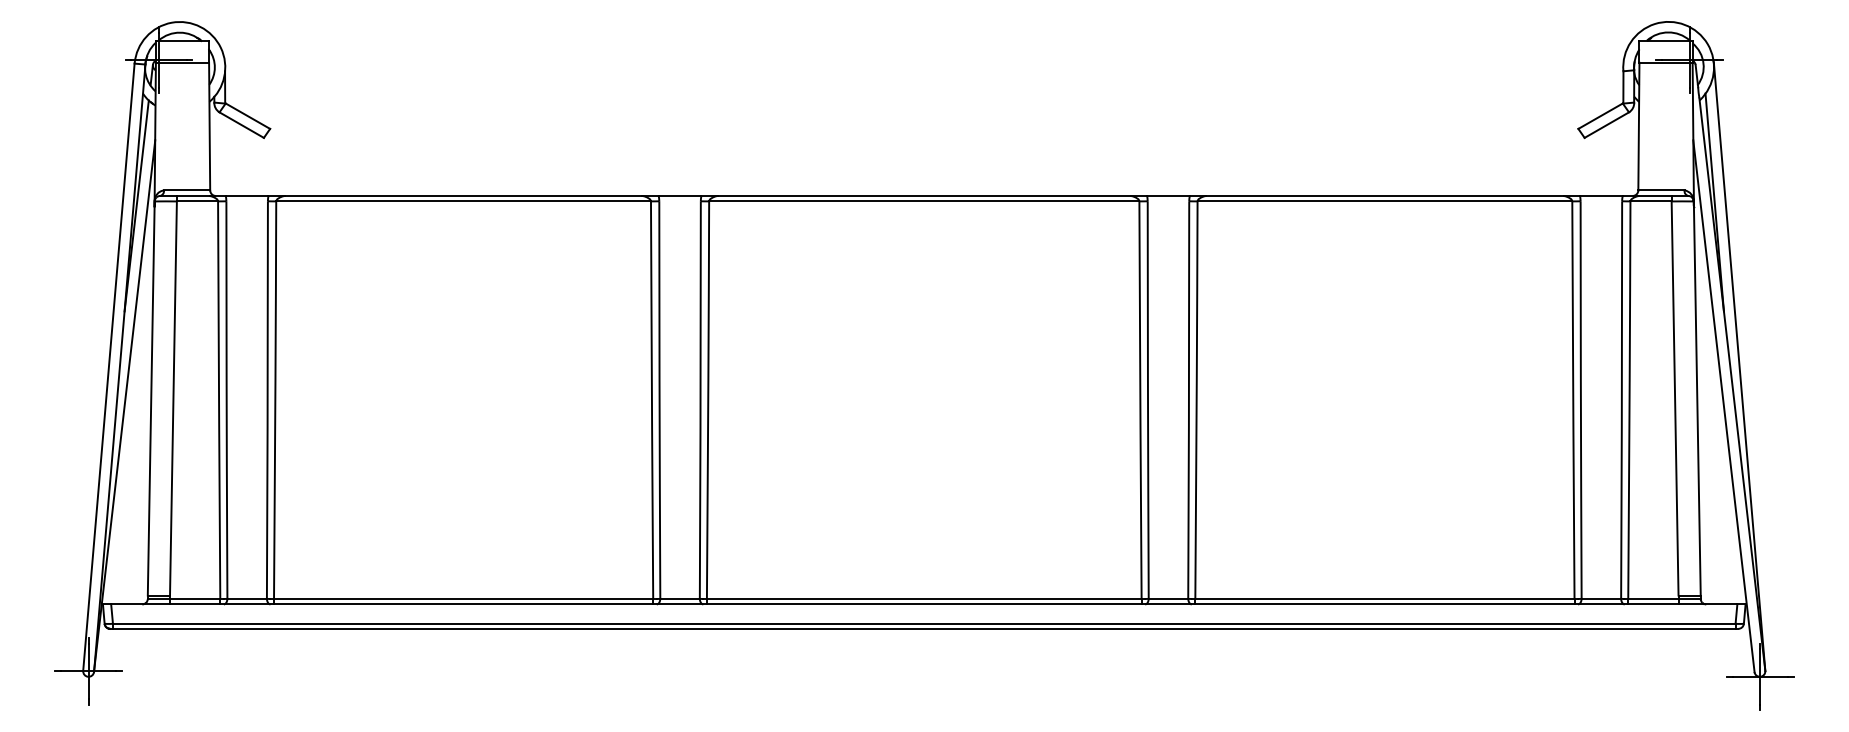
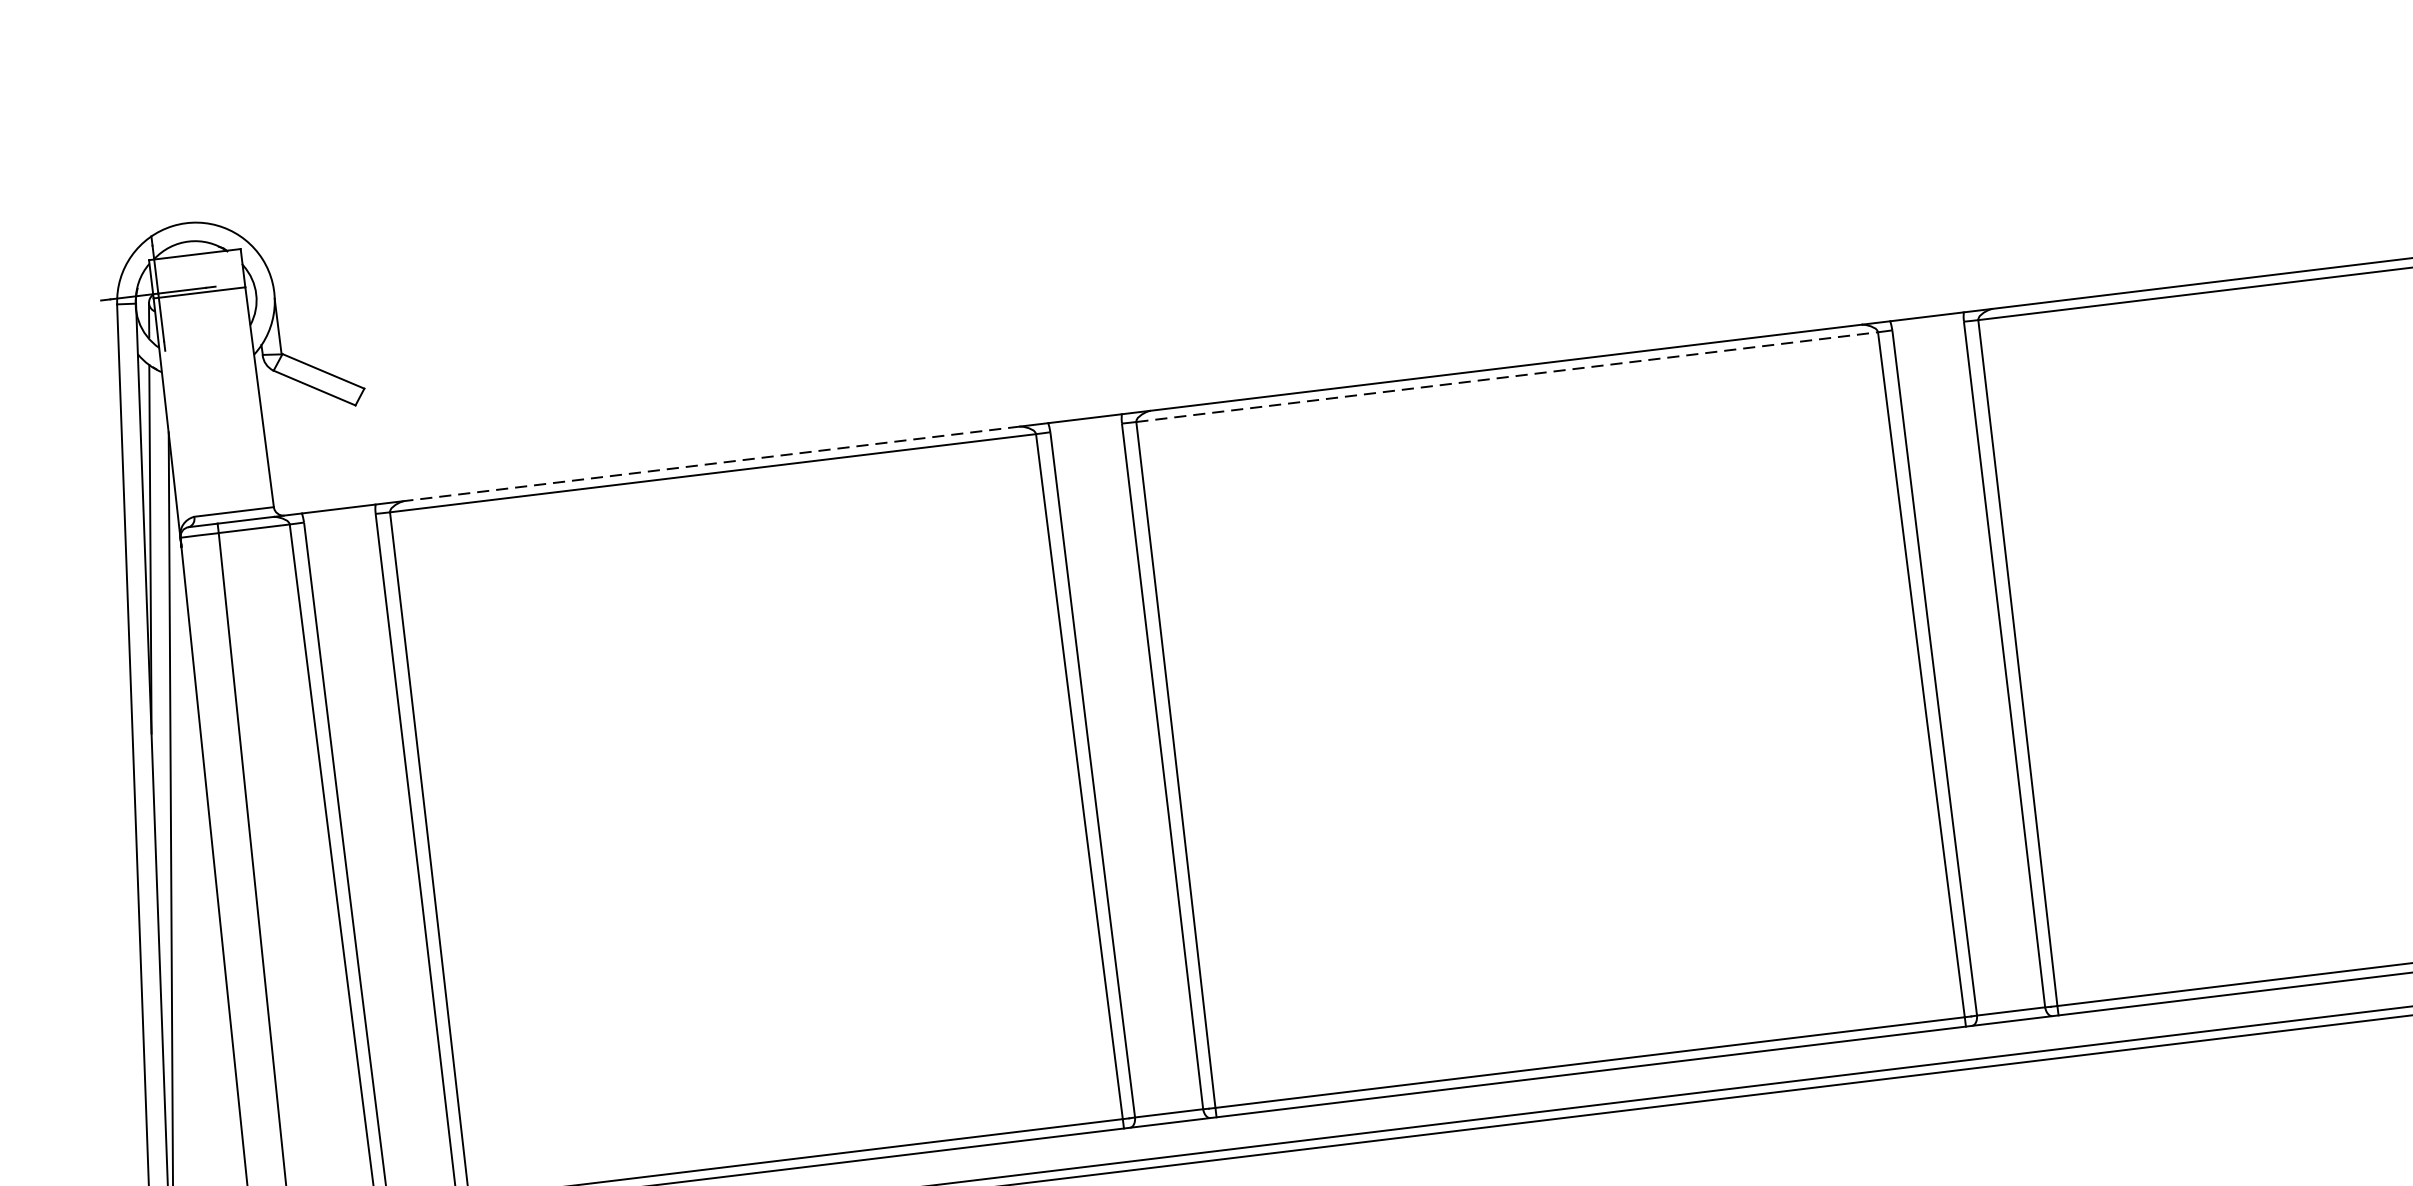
line: (463, 195) -> (711, 463), solid -> dashed
line: (924, 201) -> (1507, 377), solid -> dashed

